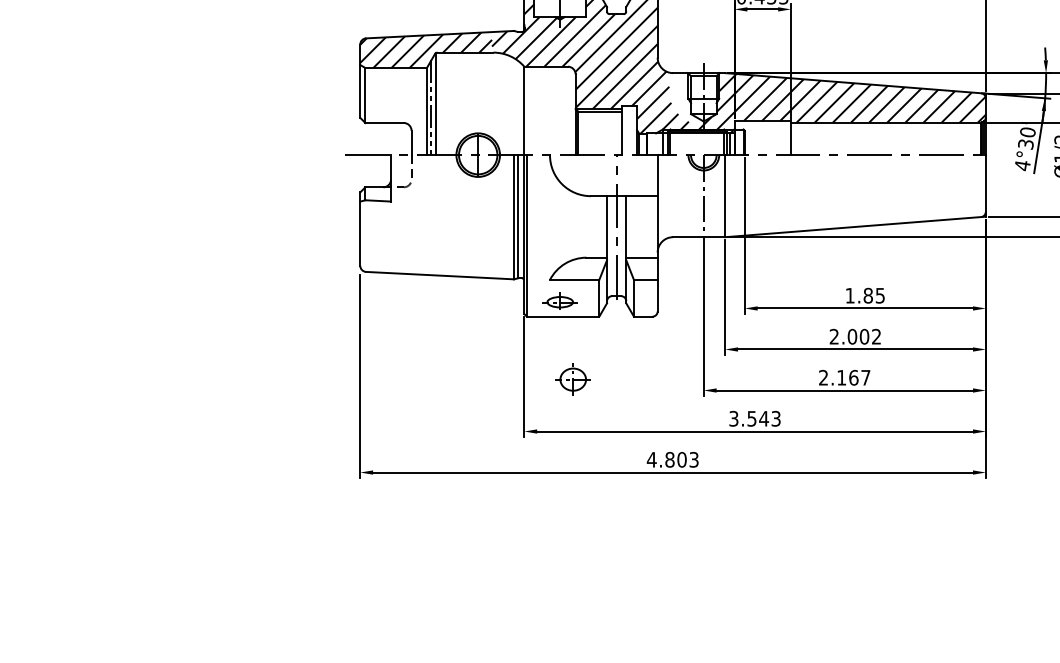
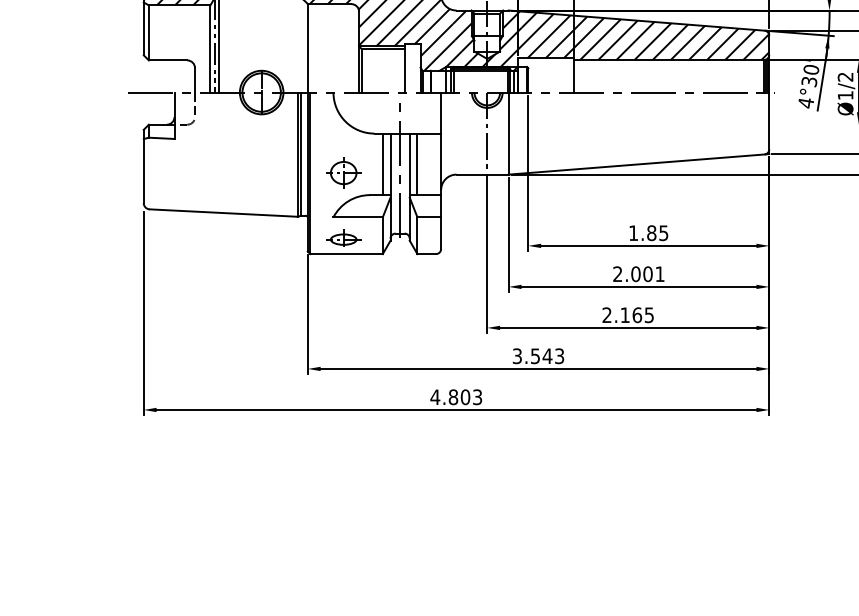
hatch: (686, 99) -> (469, 36), added
line: (599, 226) -> (382, 163), added
line: (633, 226) -> (416, 163), added
text: (876, 336) -> (659, 273), 2.002 -> 2.001
text: (865, 377) -> (648, 314), 2.167 -> 2.165
part: (572, 379) -> (342, 172), moved

